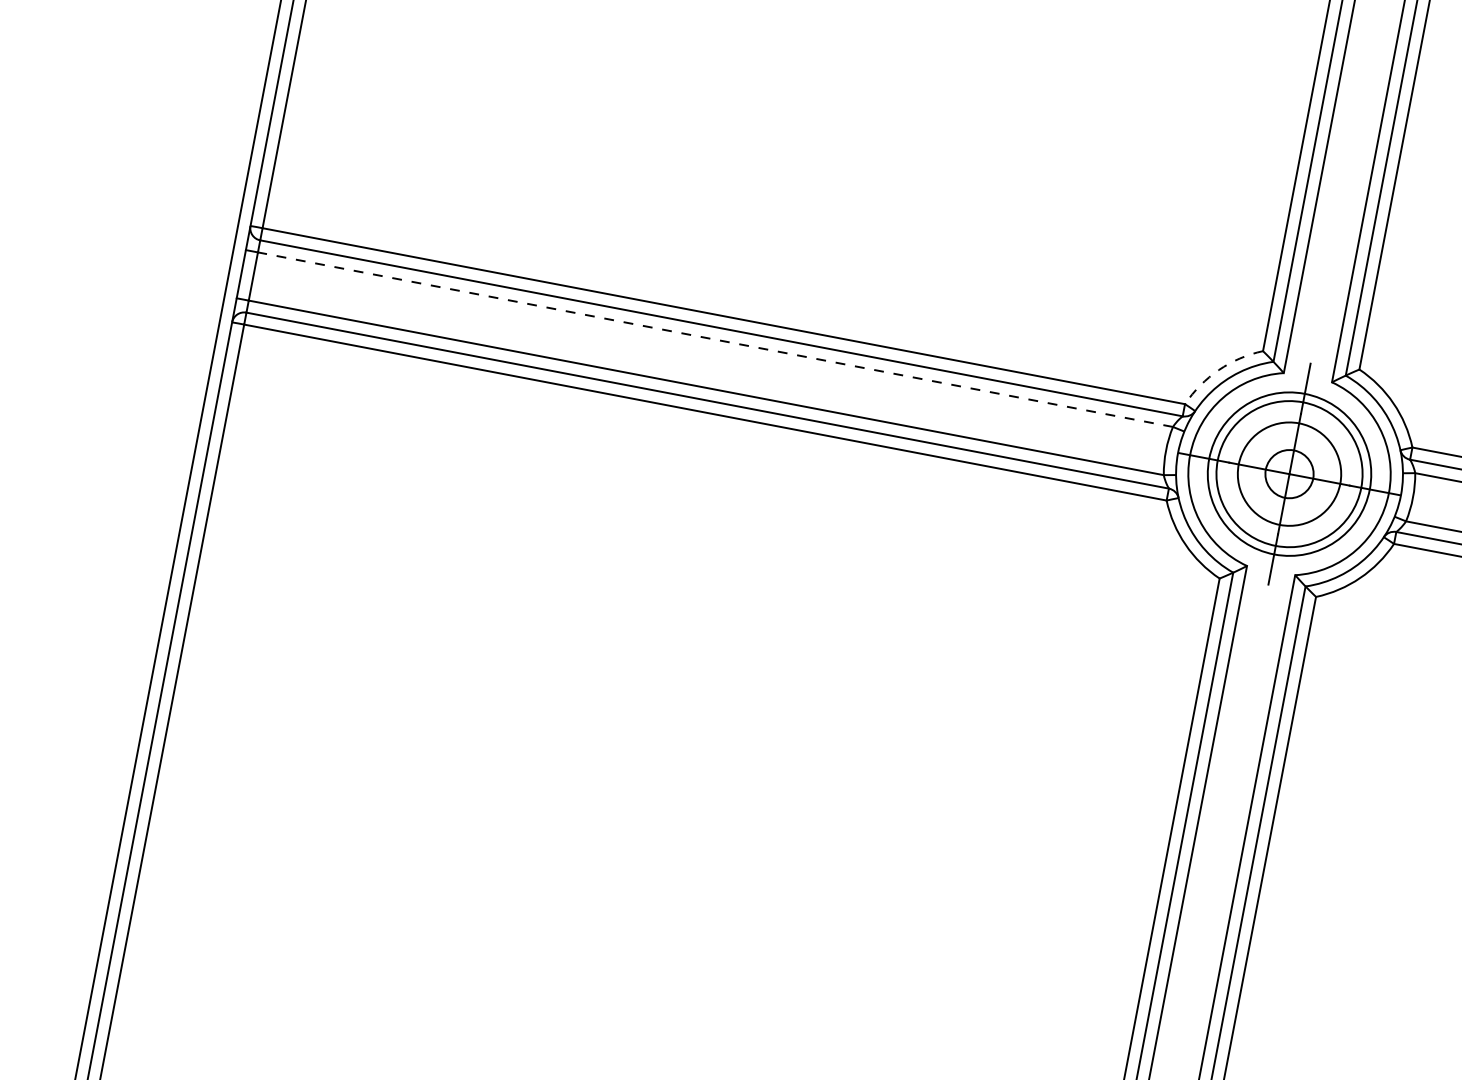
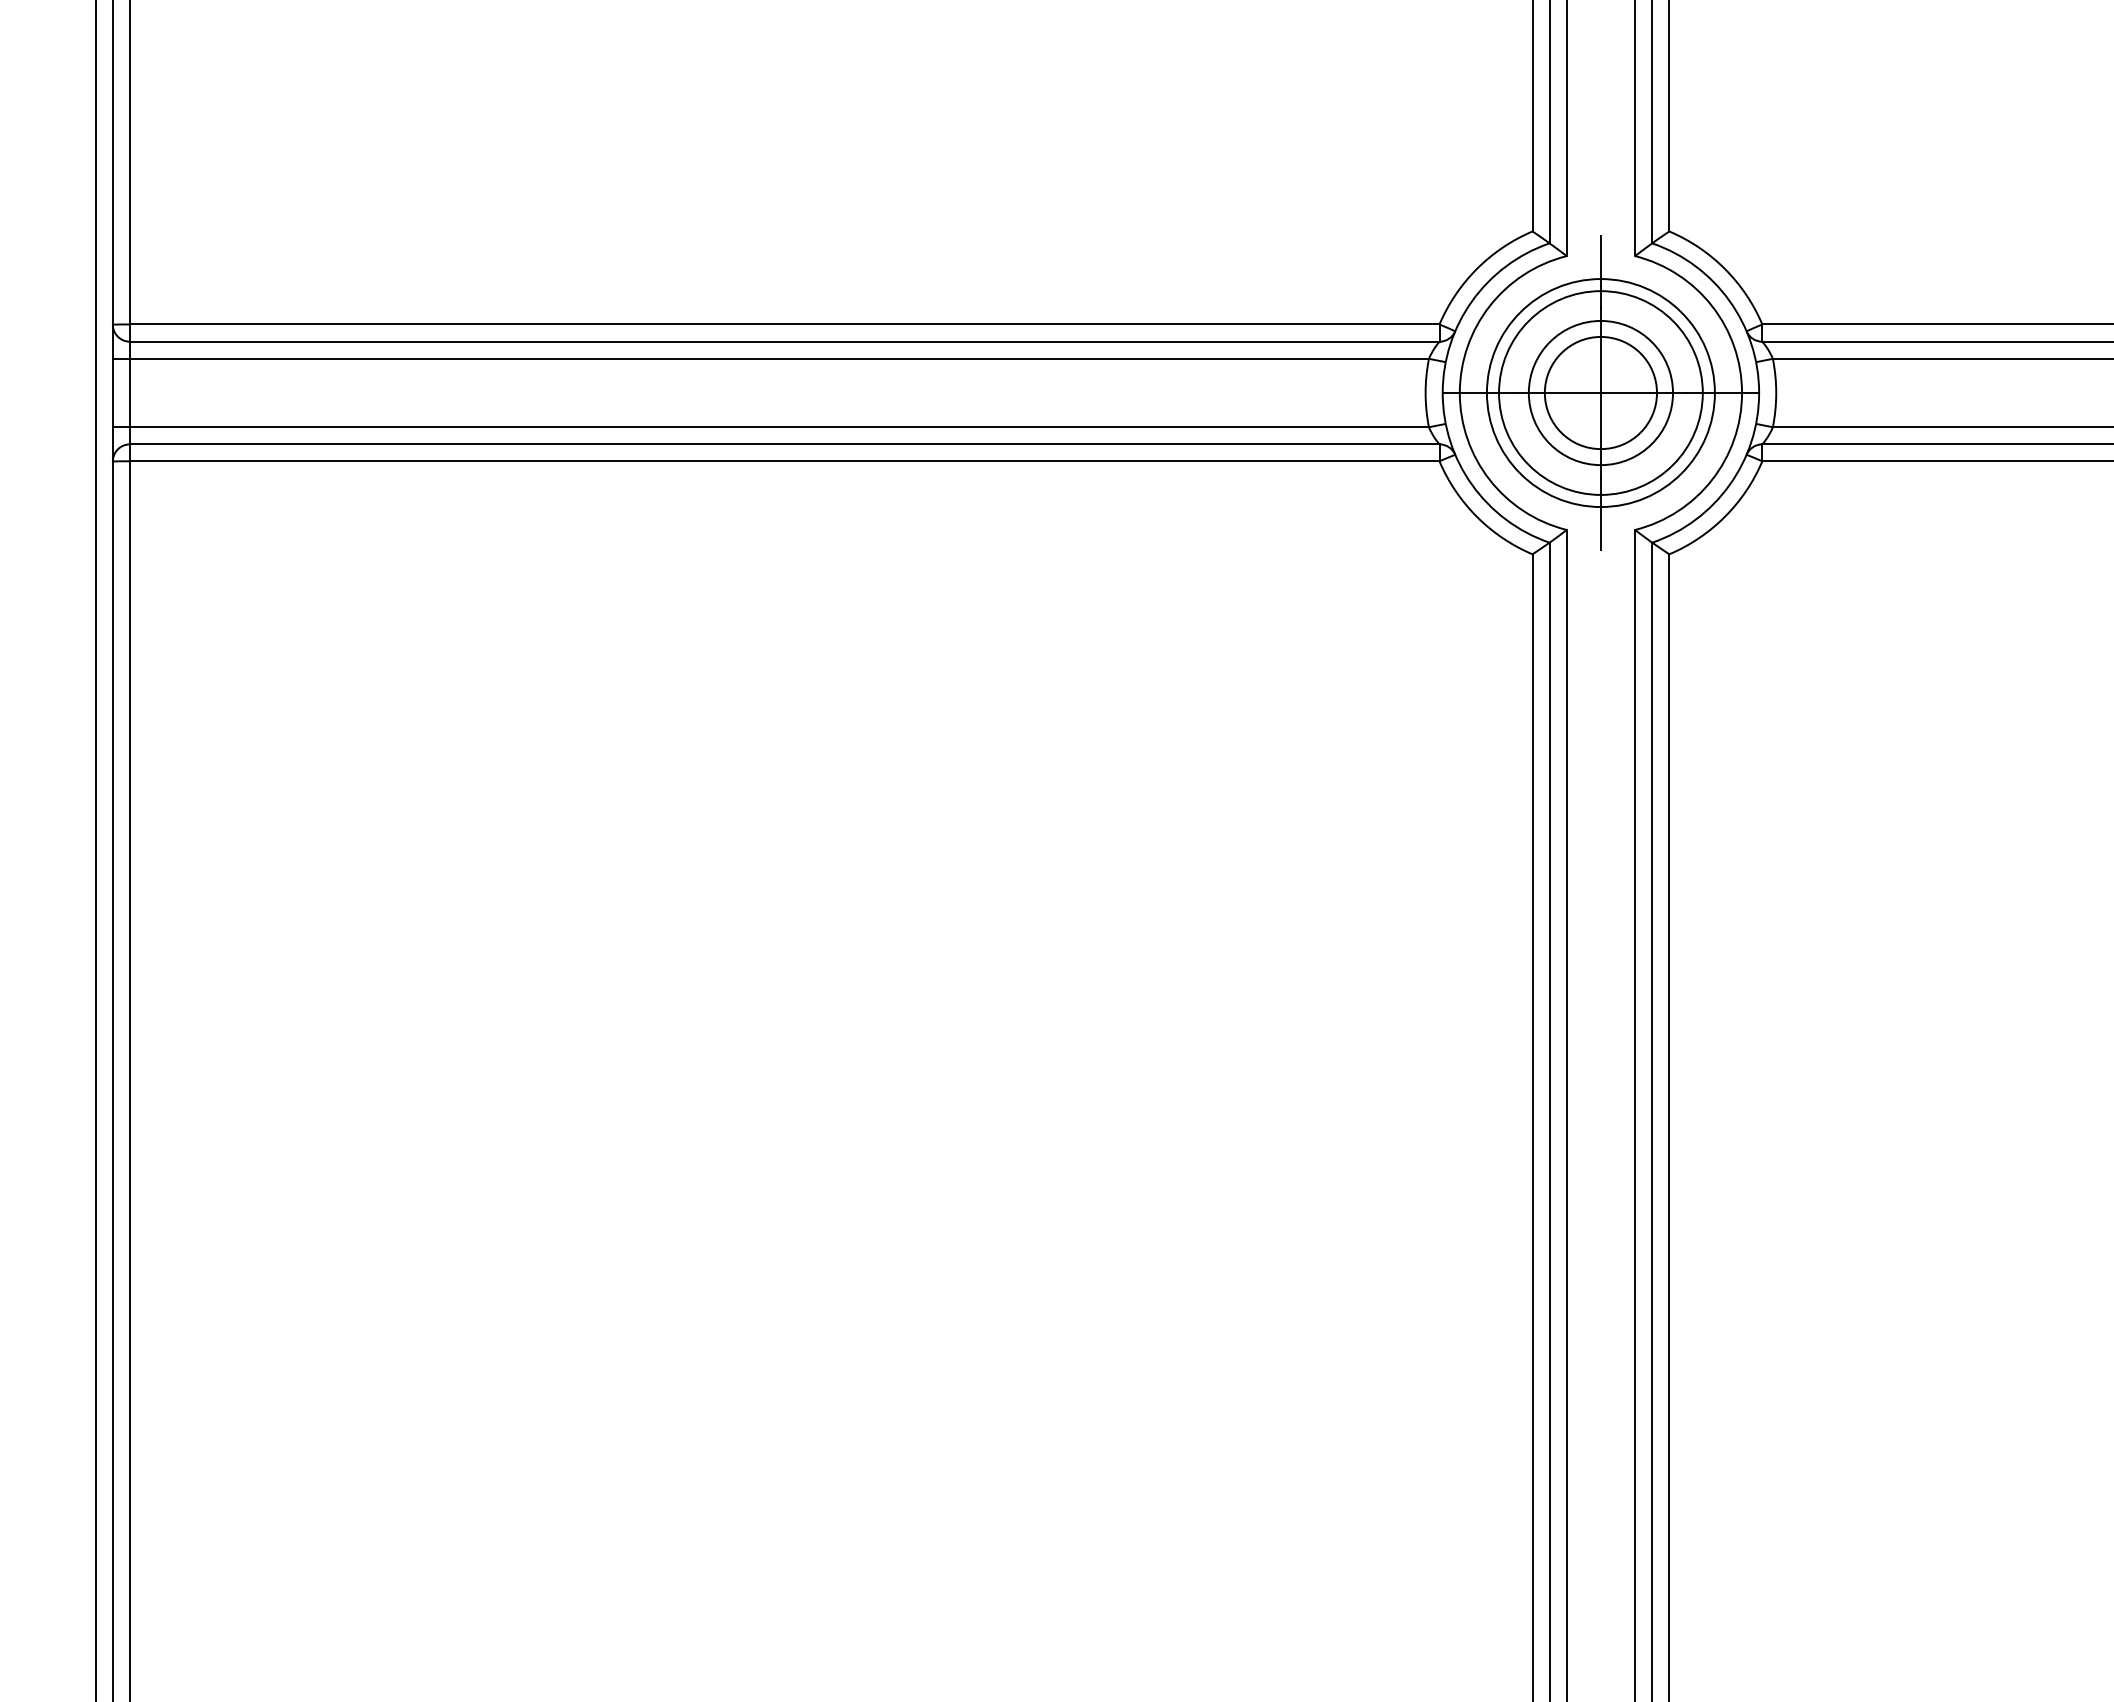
line: (715, 339) -> (779, 358), dashed -> solid
arc: (1218, 369) -> (1476, 268), dashed -> solid
circle: (1289, 473) -> (1600, 392), size x1.67

